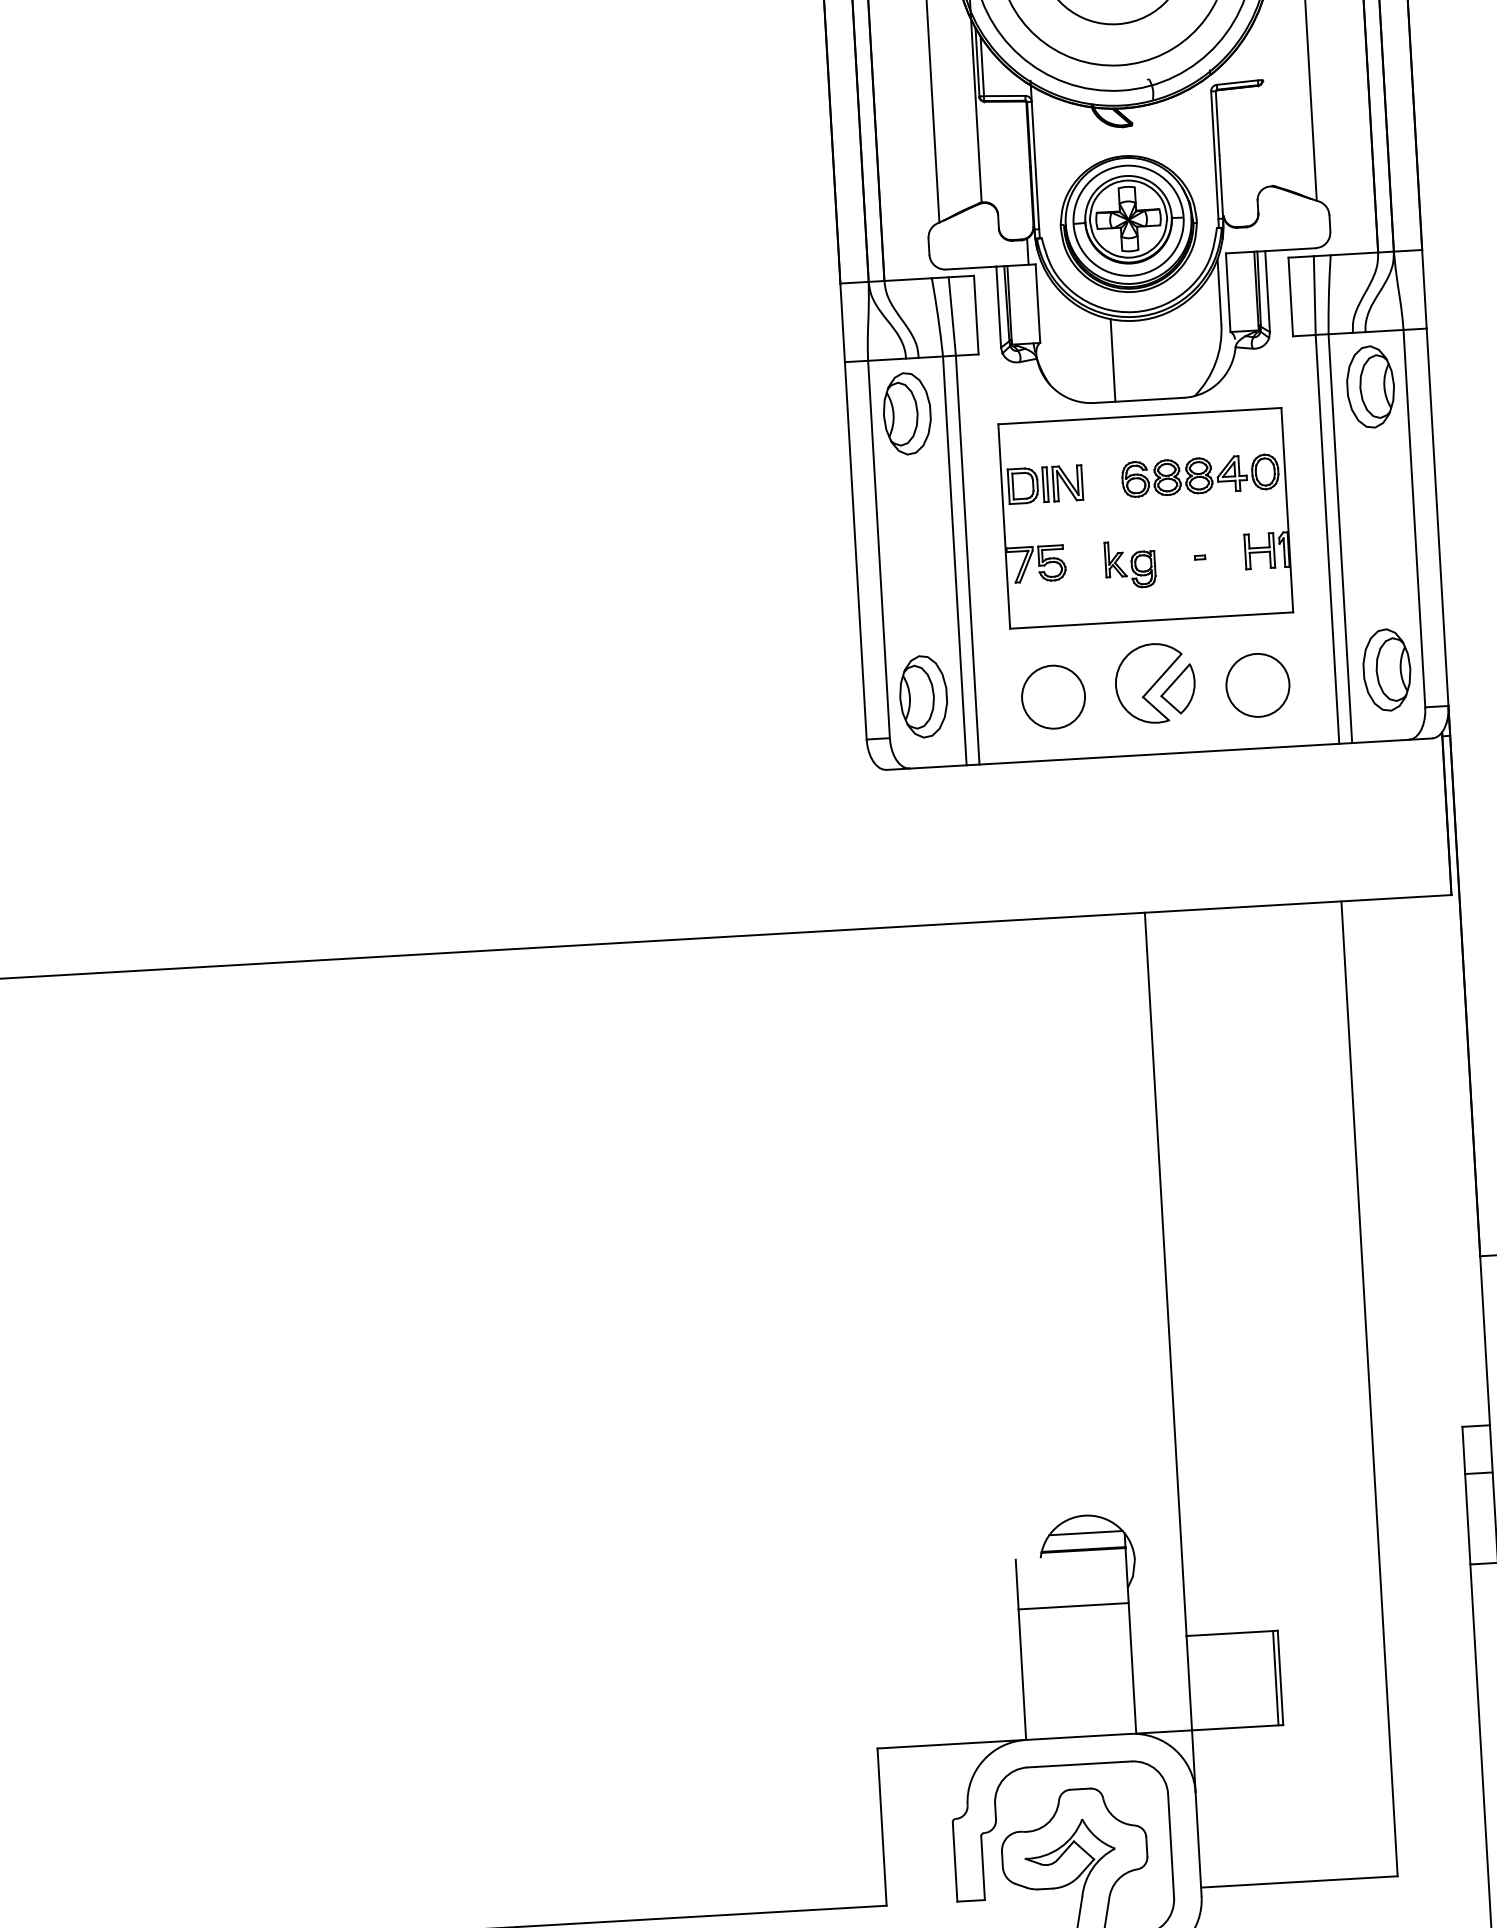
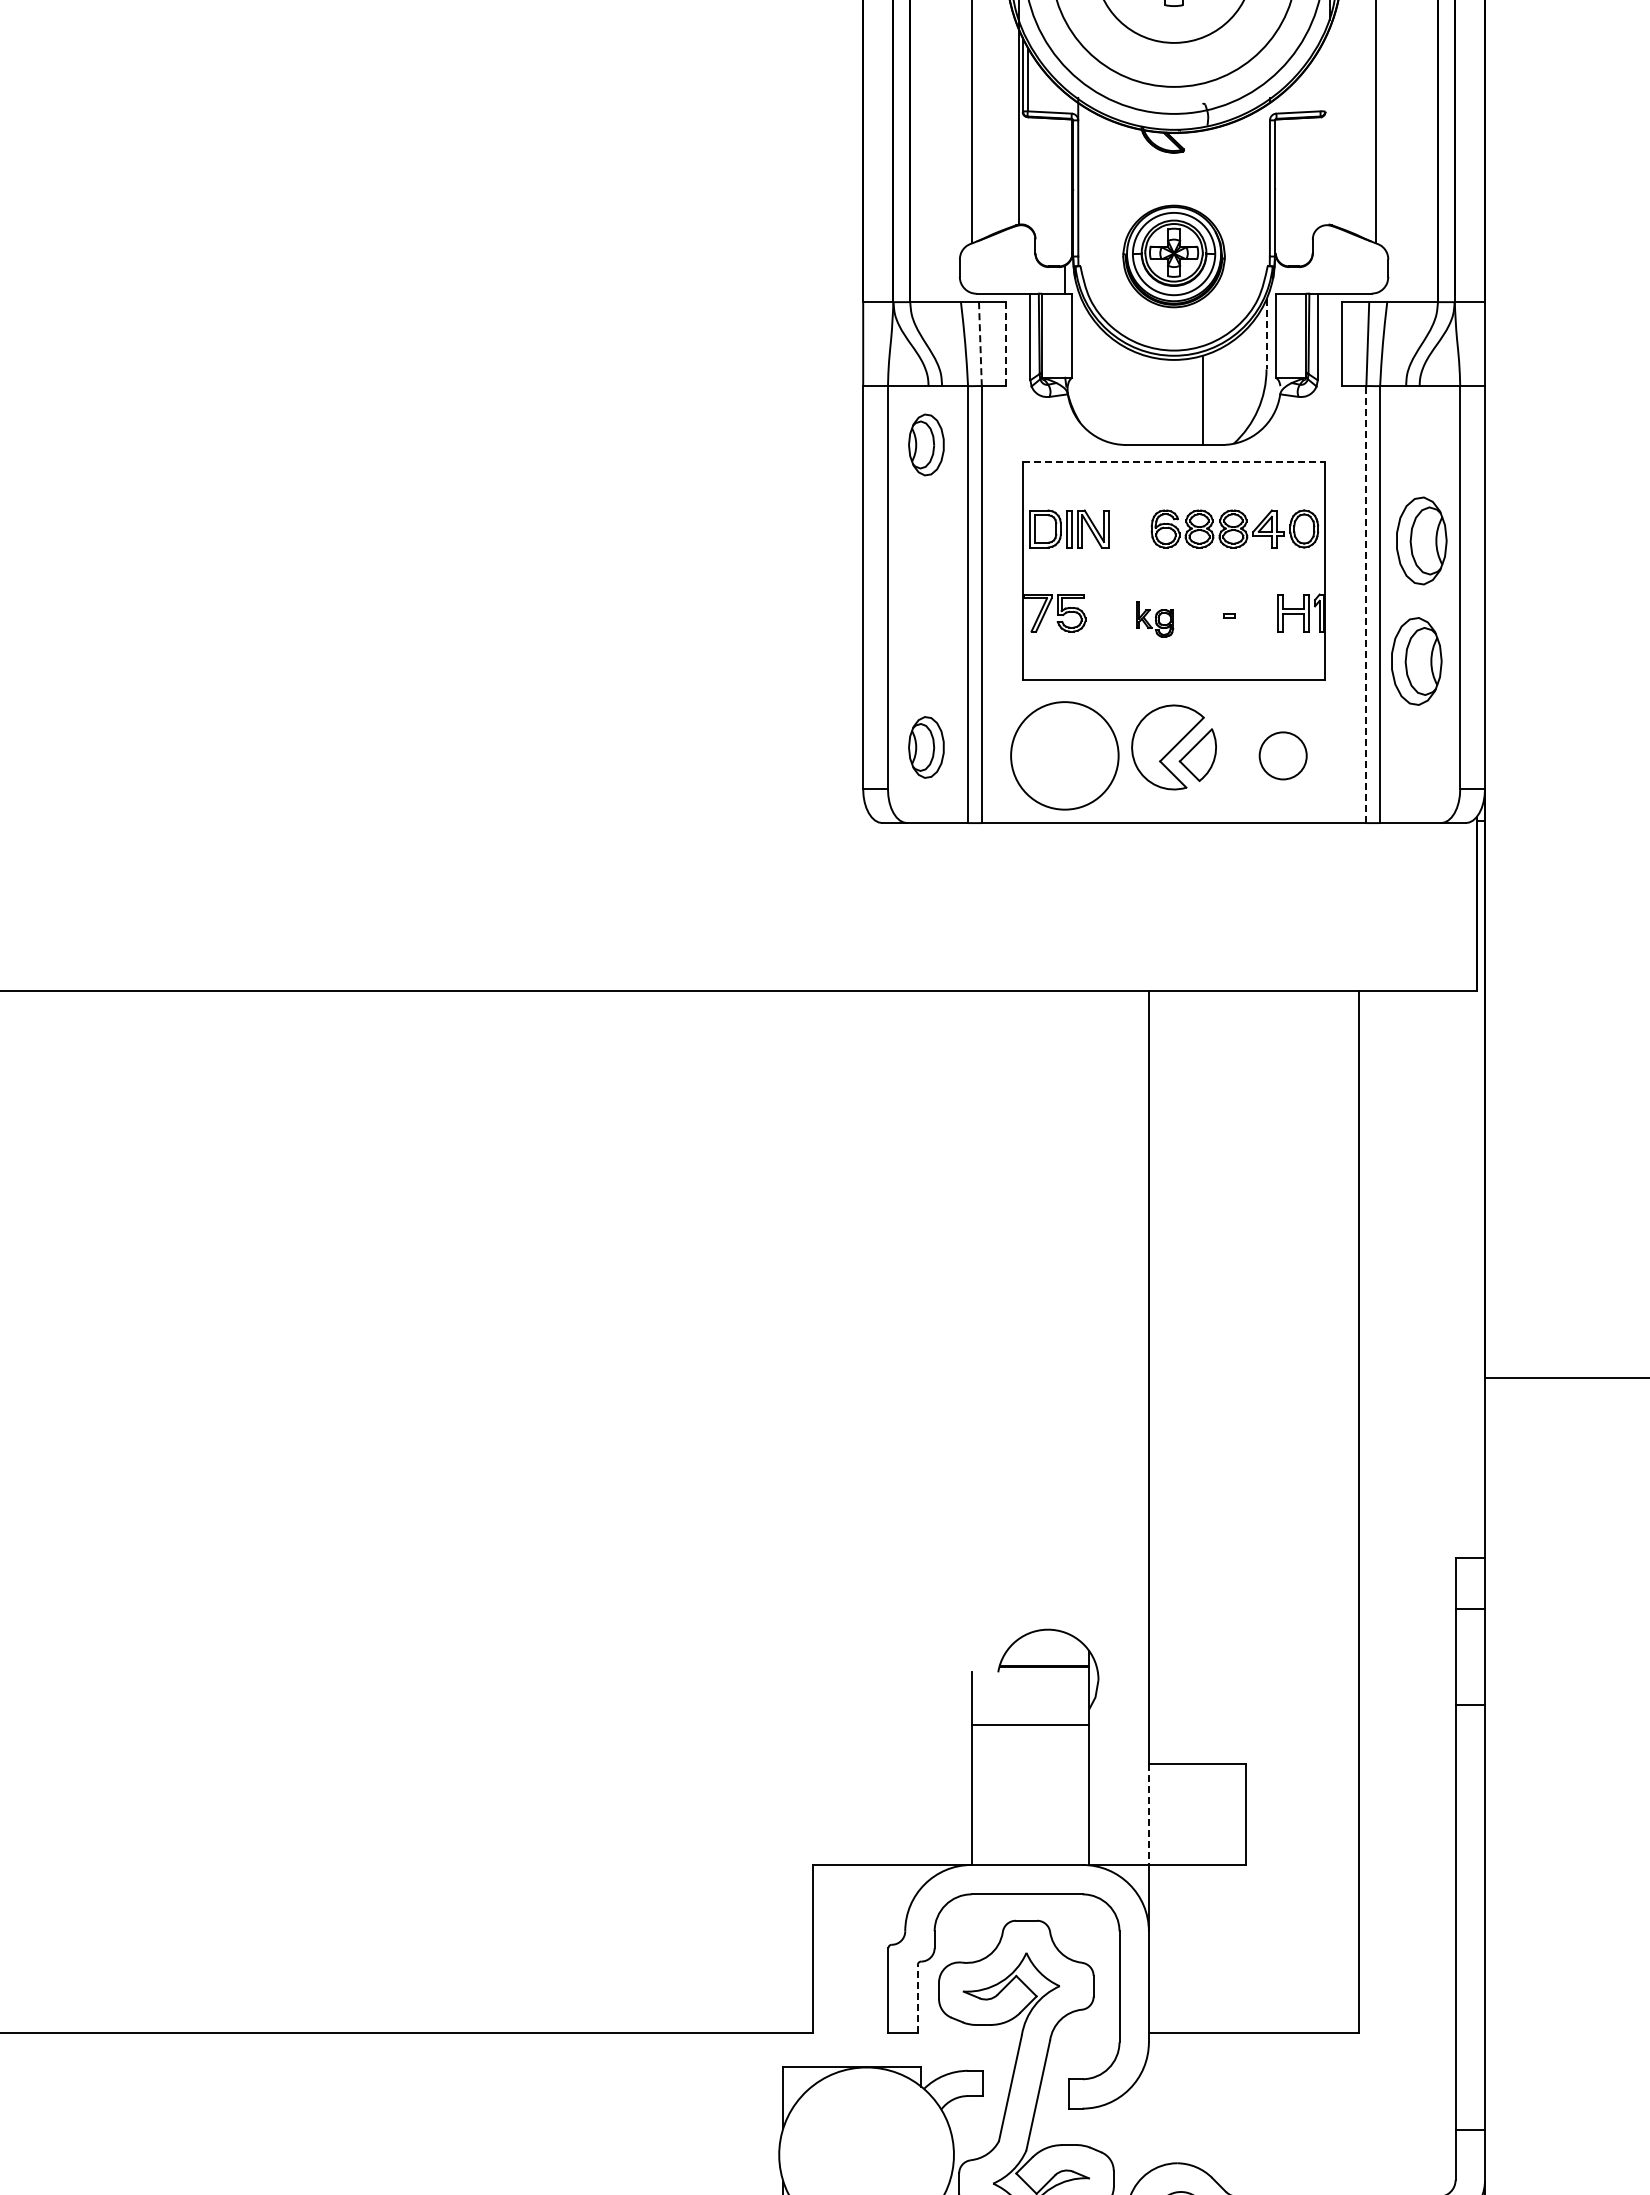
part: (1128, 224) -> (1173, 256), size x0.7
line: (1219, 292) -> (1266, 334), solid -> dashed
line: (952, 315) -> (980, 343), solid -> dashed
line: (976, 315) -> (1006, 344), solid -> dashed
line: (1112, 360) -> (1202, 400), moved
part: (1370, 386) -> (1421, 540), moved
part: (907, 413) -> (926, 444), size x0.7
line: (1140, 415) -> (1174, 461), solid -> dashed
line: (1327, 539) -> (1366, 604), solid -> dashed
part: (1130, 564) -> (1154, 619), size x0.7
part: (1386, 670) -> (1416, 661), moved
circle: (1257, 685) -> (1282, 755), size x0.7
part: (923, 696) -> (926, 747), size x0.7
circle: (1053, 696) -> (1064, 755), size x1.6
line: (1085, 1533) -> (1047, 1648), removed
line: (1275, 1678) -> (1241, 1814), removed
line: (1188, 1684) -> (1148, 1815), solid -> dashed
line: (982, 1867) -> (917, 1998), solid -> dashed

